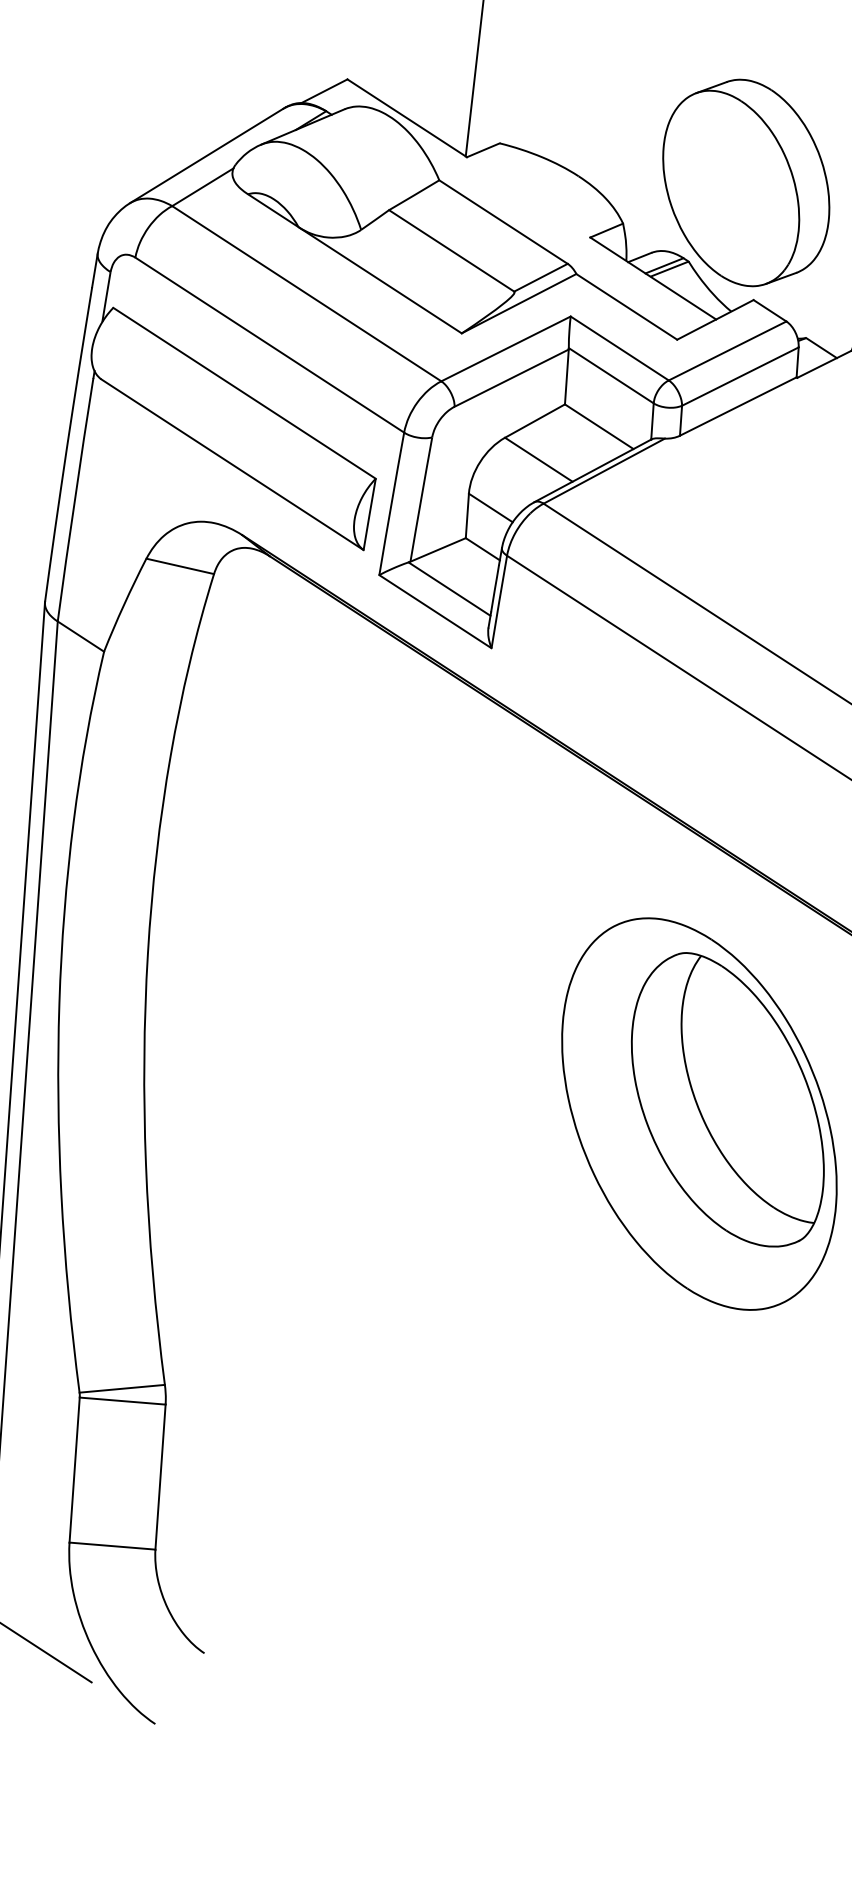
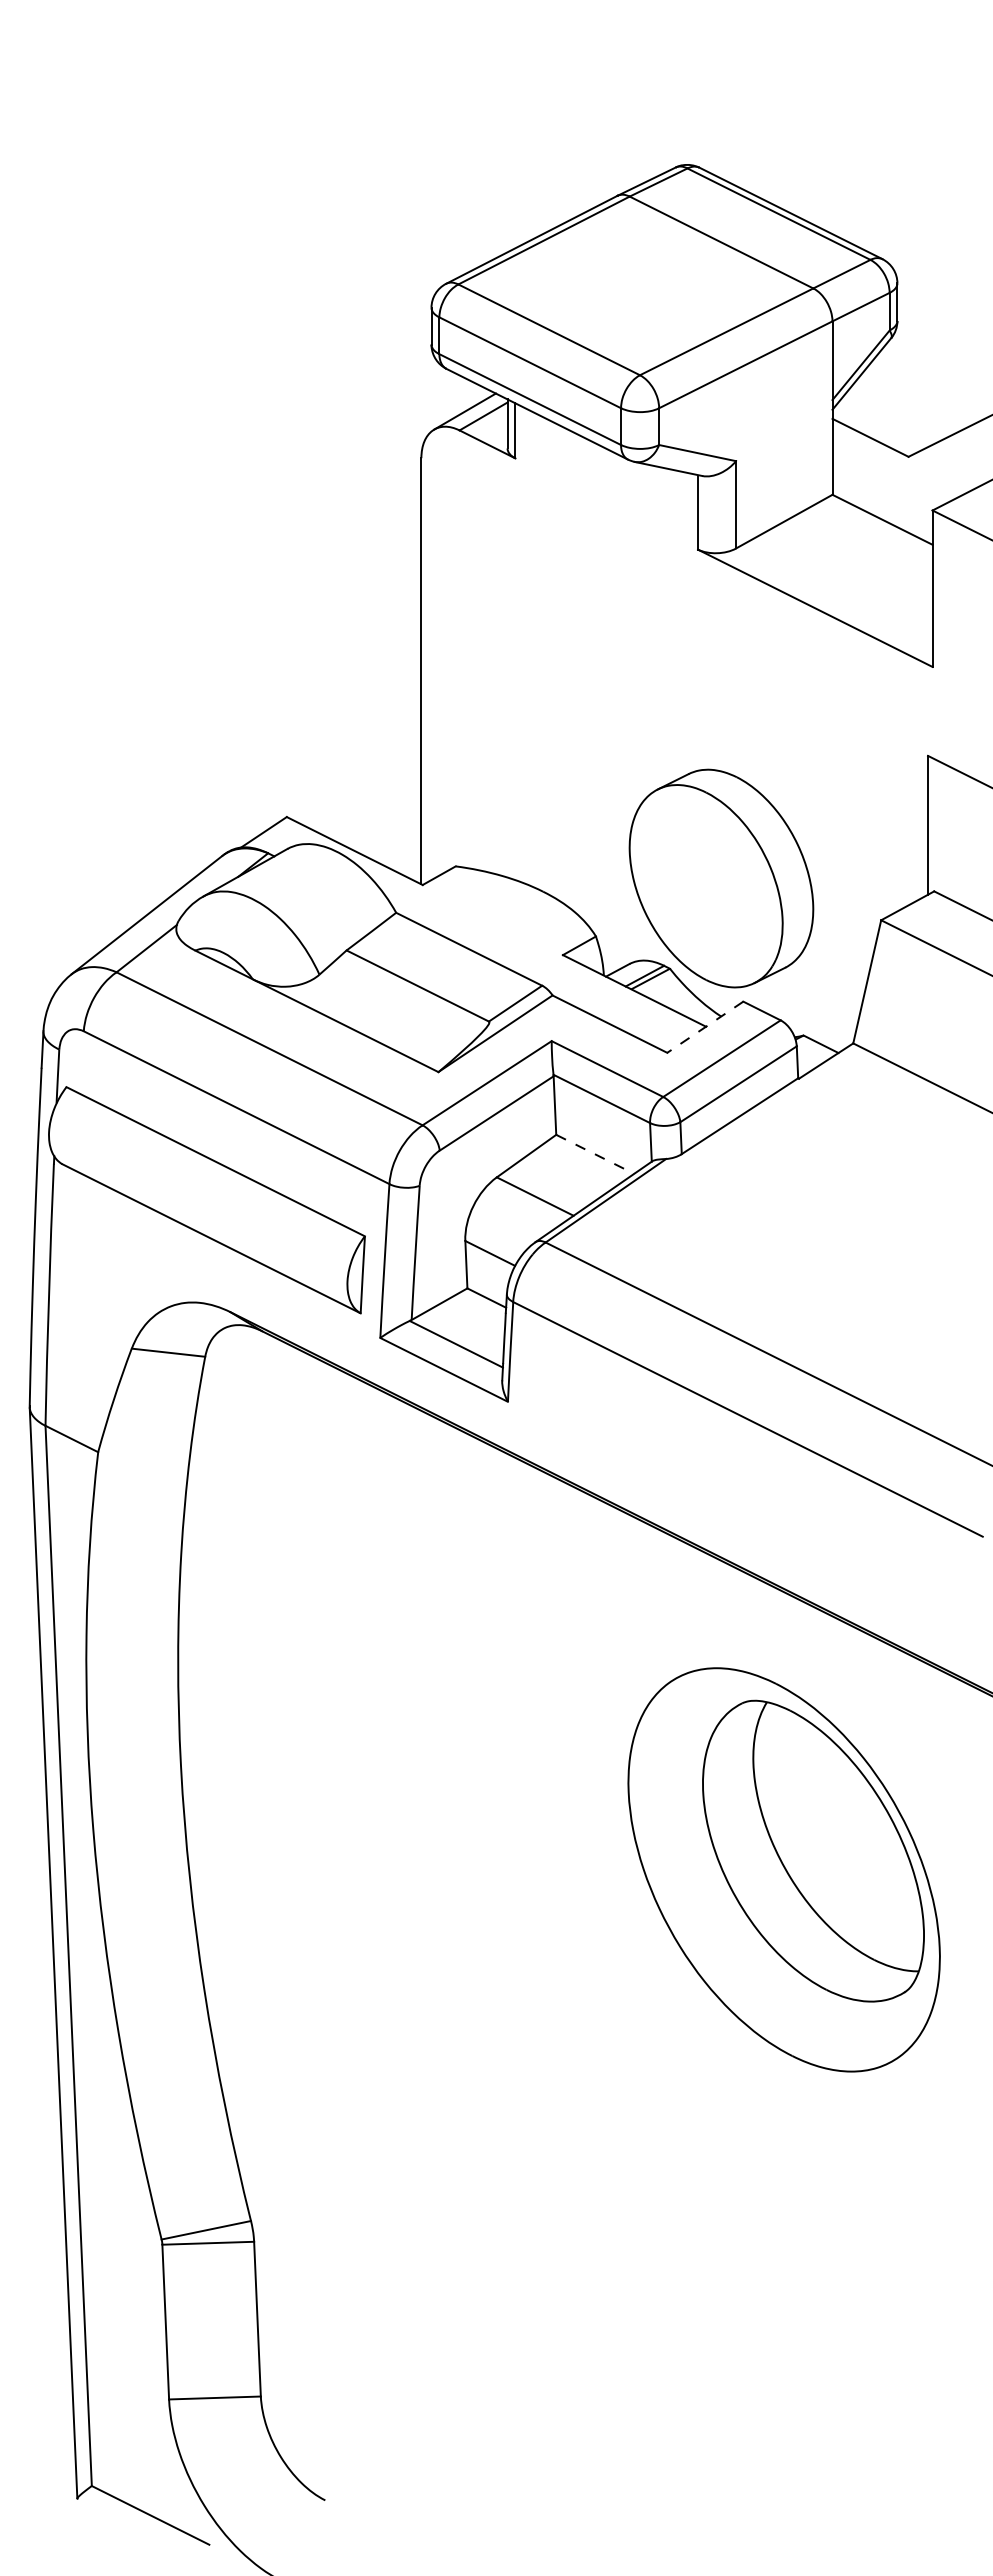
line: (715, 320) -> (705, 1027), solid -> dashed
line: (599, 426) -> (595, 1154), solid -> dashed

